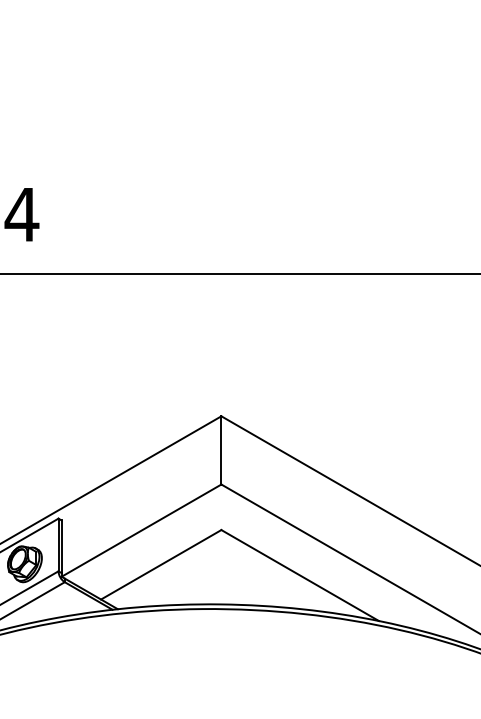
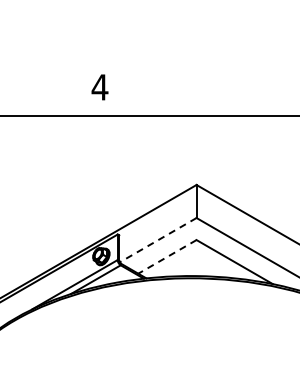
line: (140, 530) -> (157, 240), solid -> dashed
line: (161, 563) -> (167, 256), solid -> dashed

